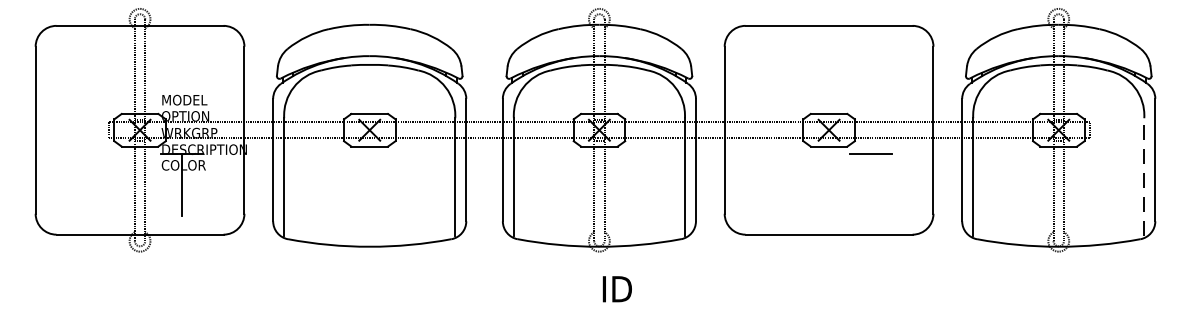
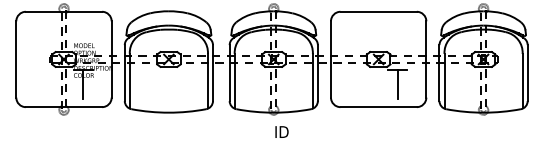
line: (1143, 176) -> (522, 80), dashed -> solid
line: (870, 185) -> (397, 84), added

